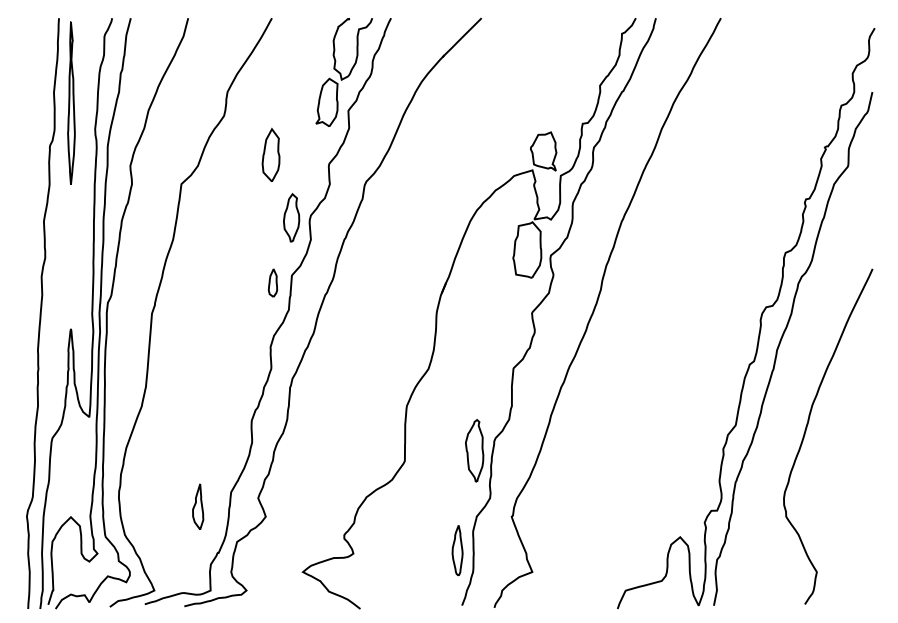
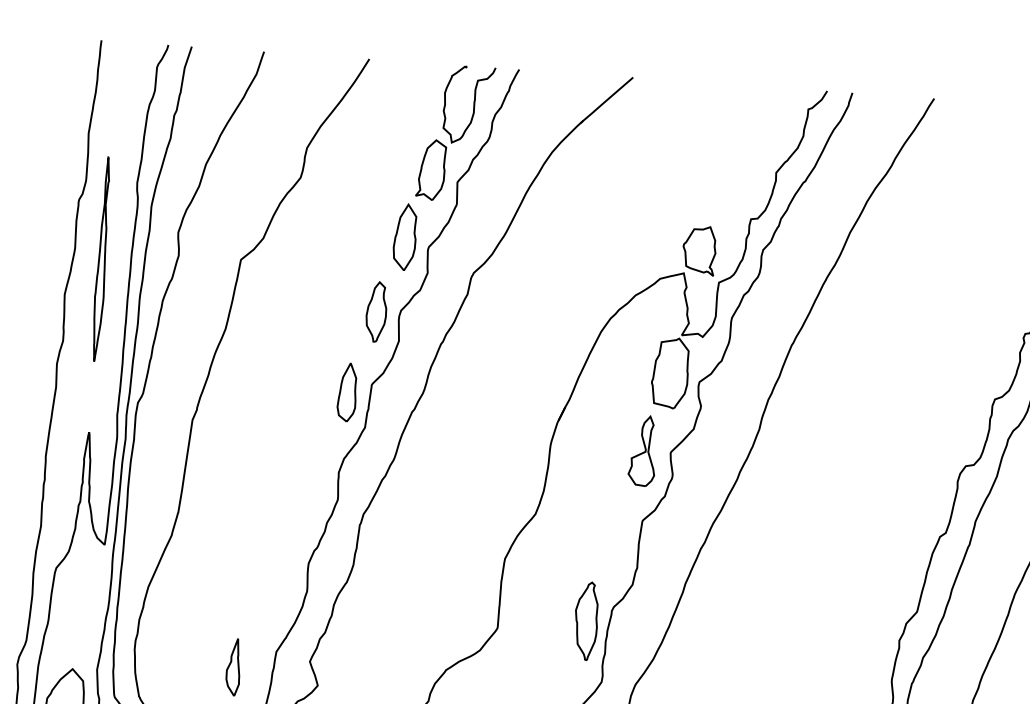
part: (71, 102) -> (102, 258), moved
part: (270, 154) -> (404, 236), moved
part: (272, 282) -> (346, 391), size x1.67
part: (509, 312) -> (642, 450), added

